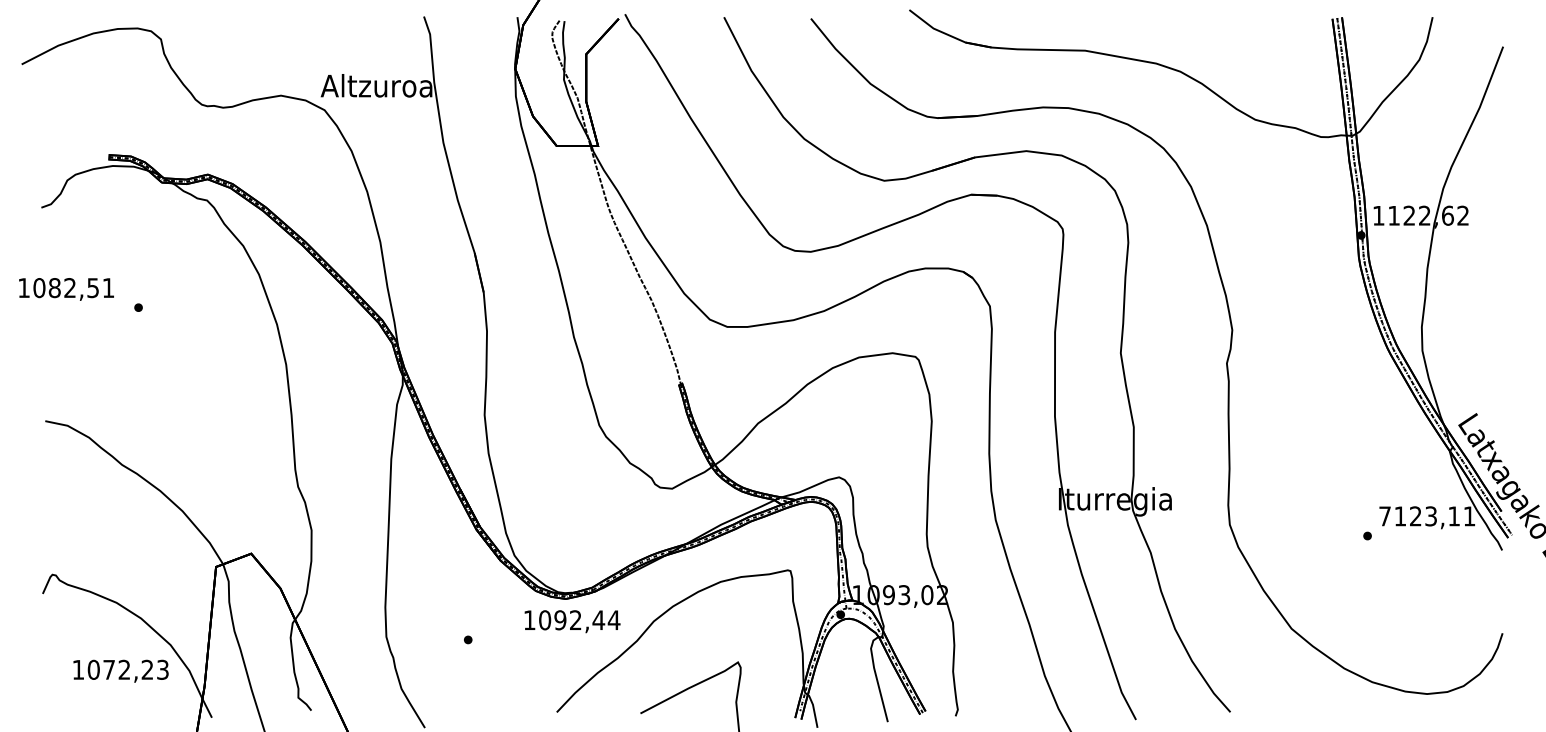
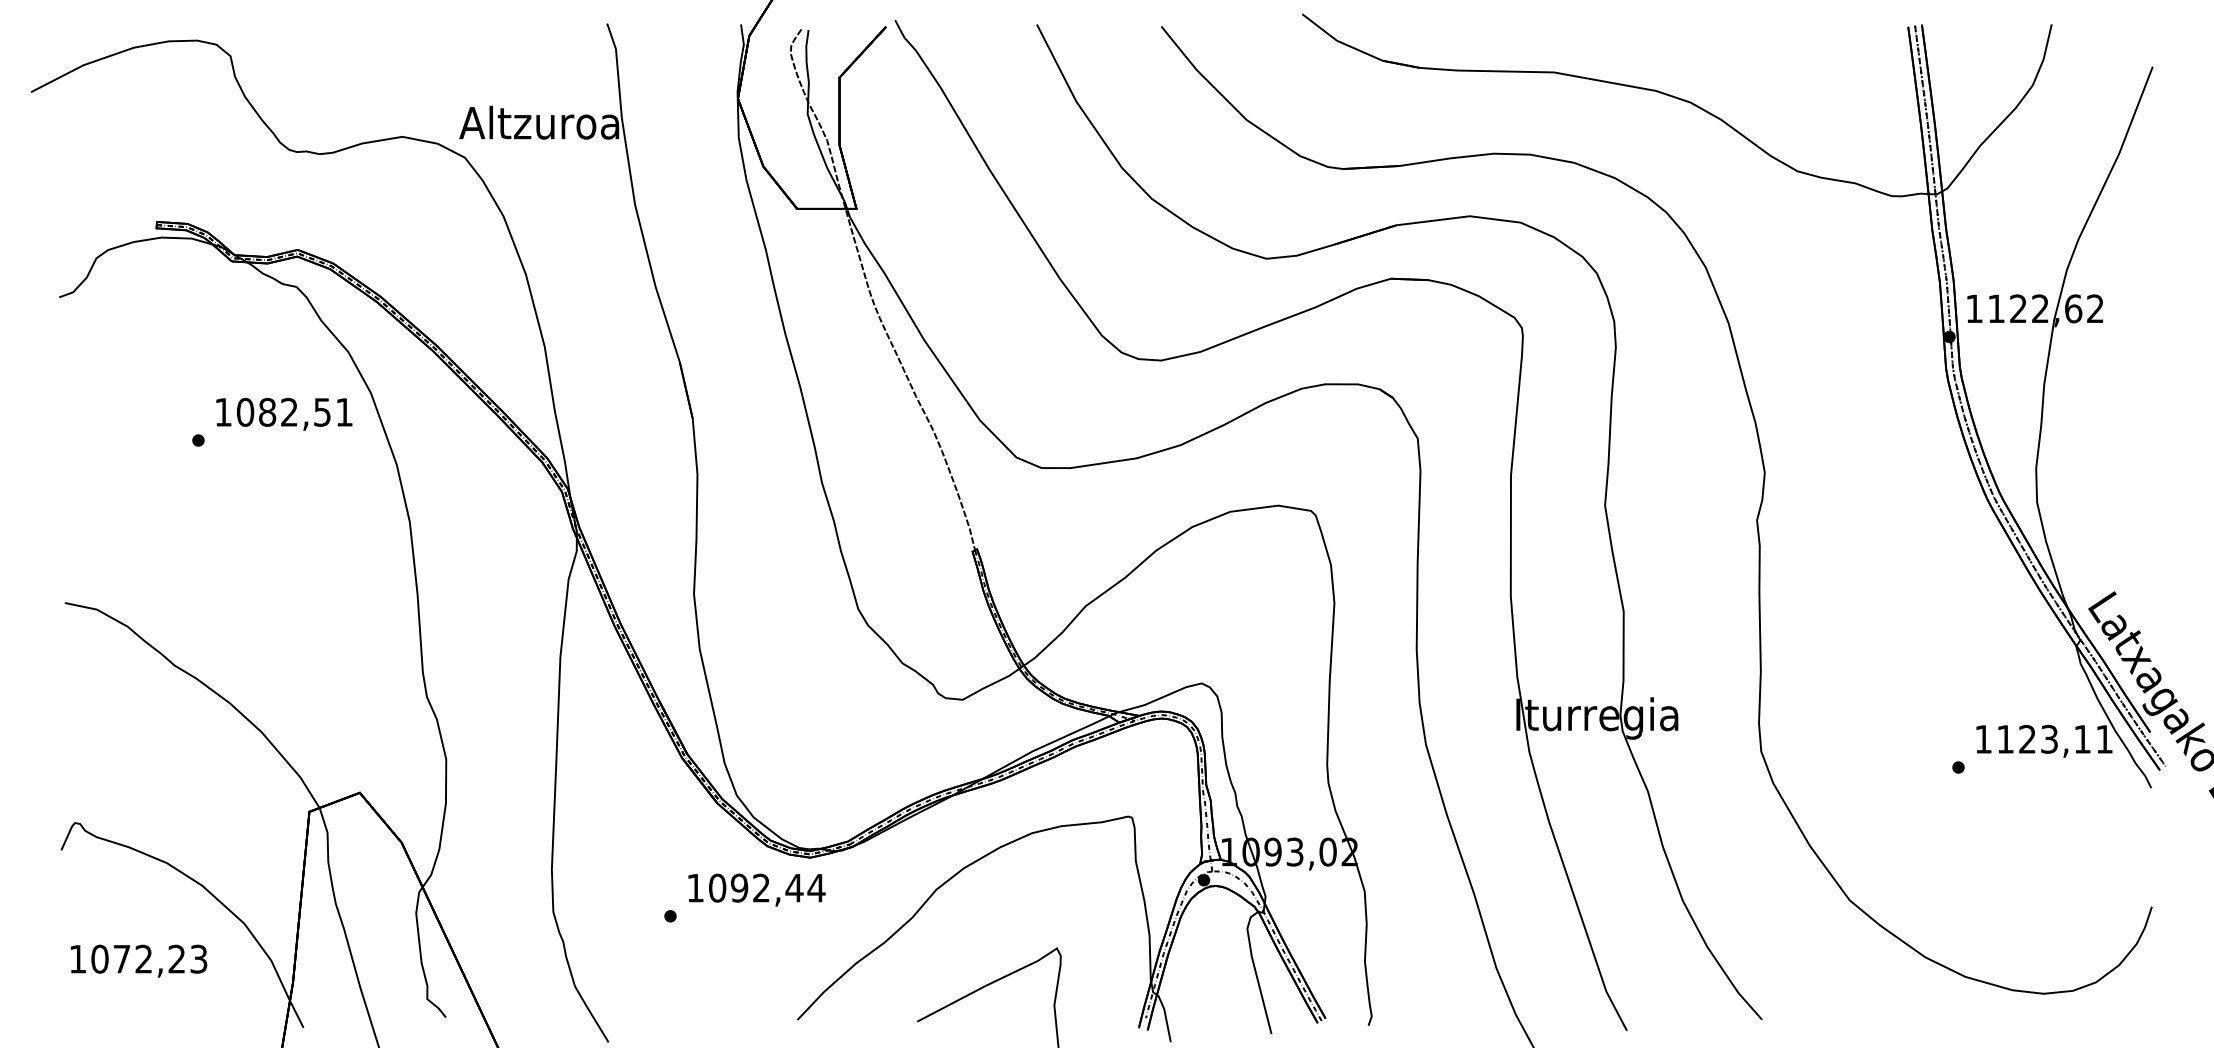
text: (66, 289) -> (284, 414), moved
text: (1384, 516) -> (1982, 739), 7123,11 -> 1123,11
text: (572, 621) -> (756, 889), moved
text: (120, 670) -> (138, 960), moved

